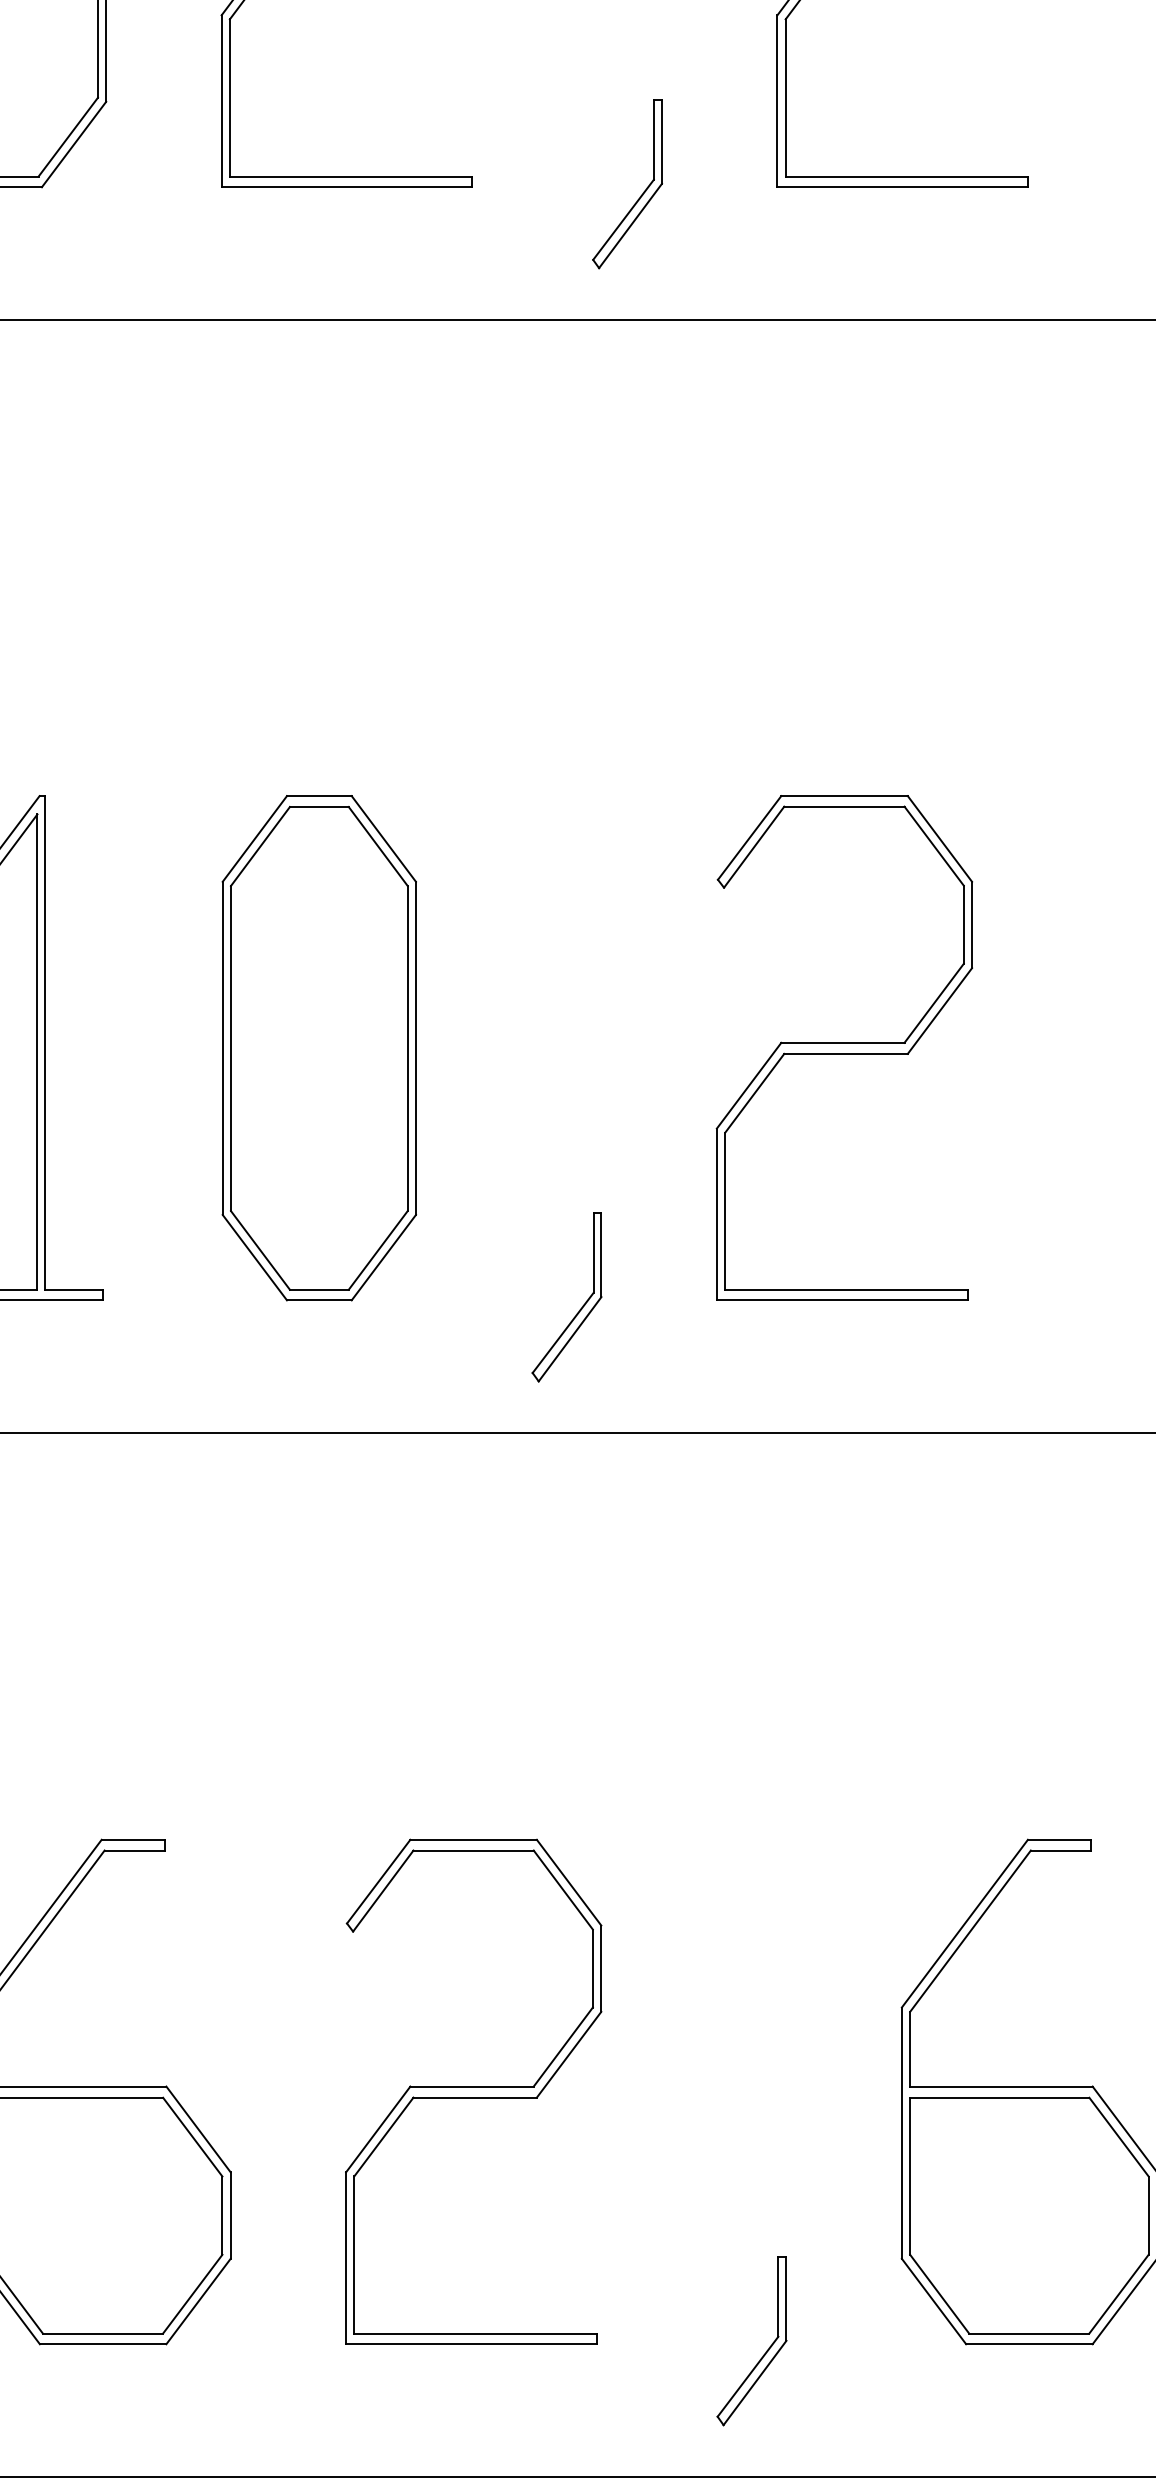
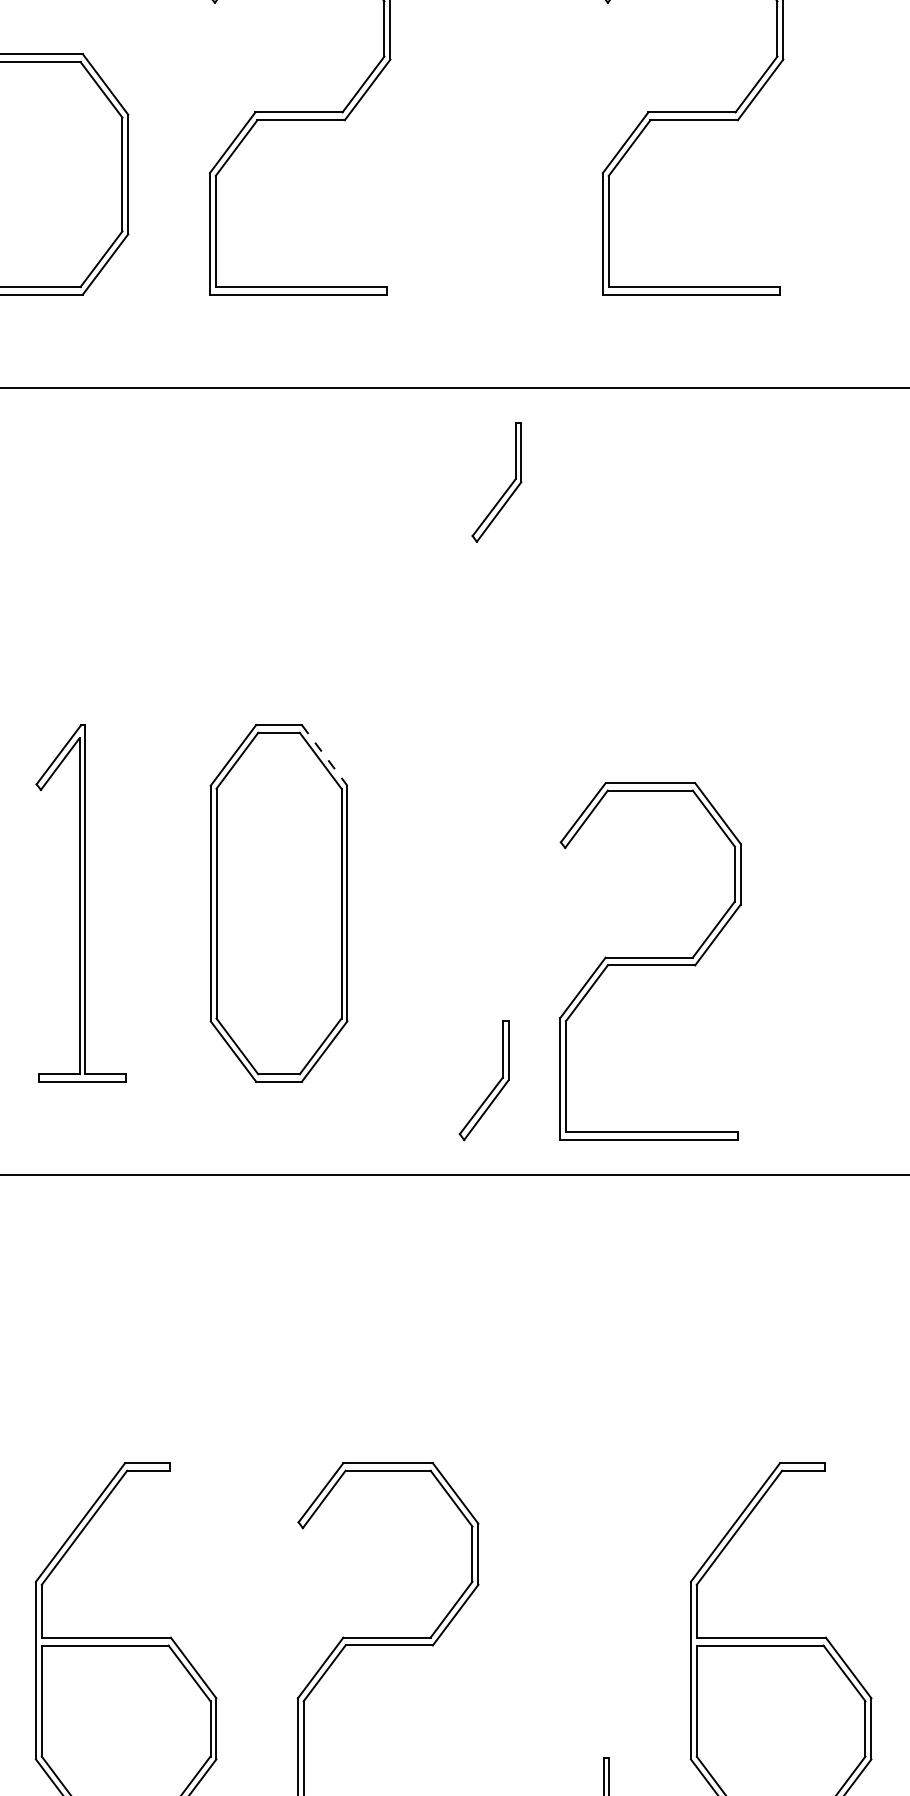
part: (639, 195) -> (505, 490), moved
line: (383, 839) -> (324, 755), solid -> dashed
part: (844, 1048) -> (650, 961), moved
part: (581, 1305) -> (494, 1086), moved

